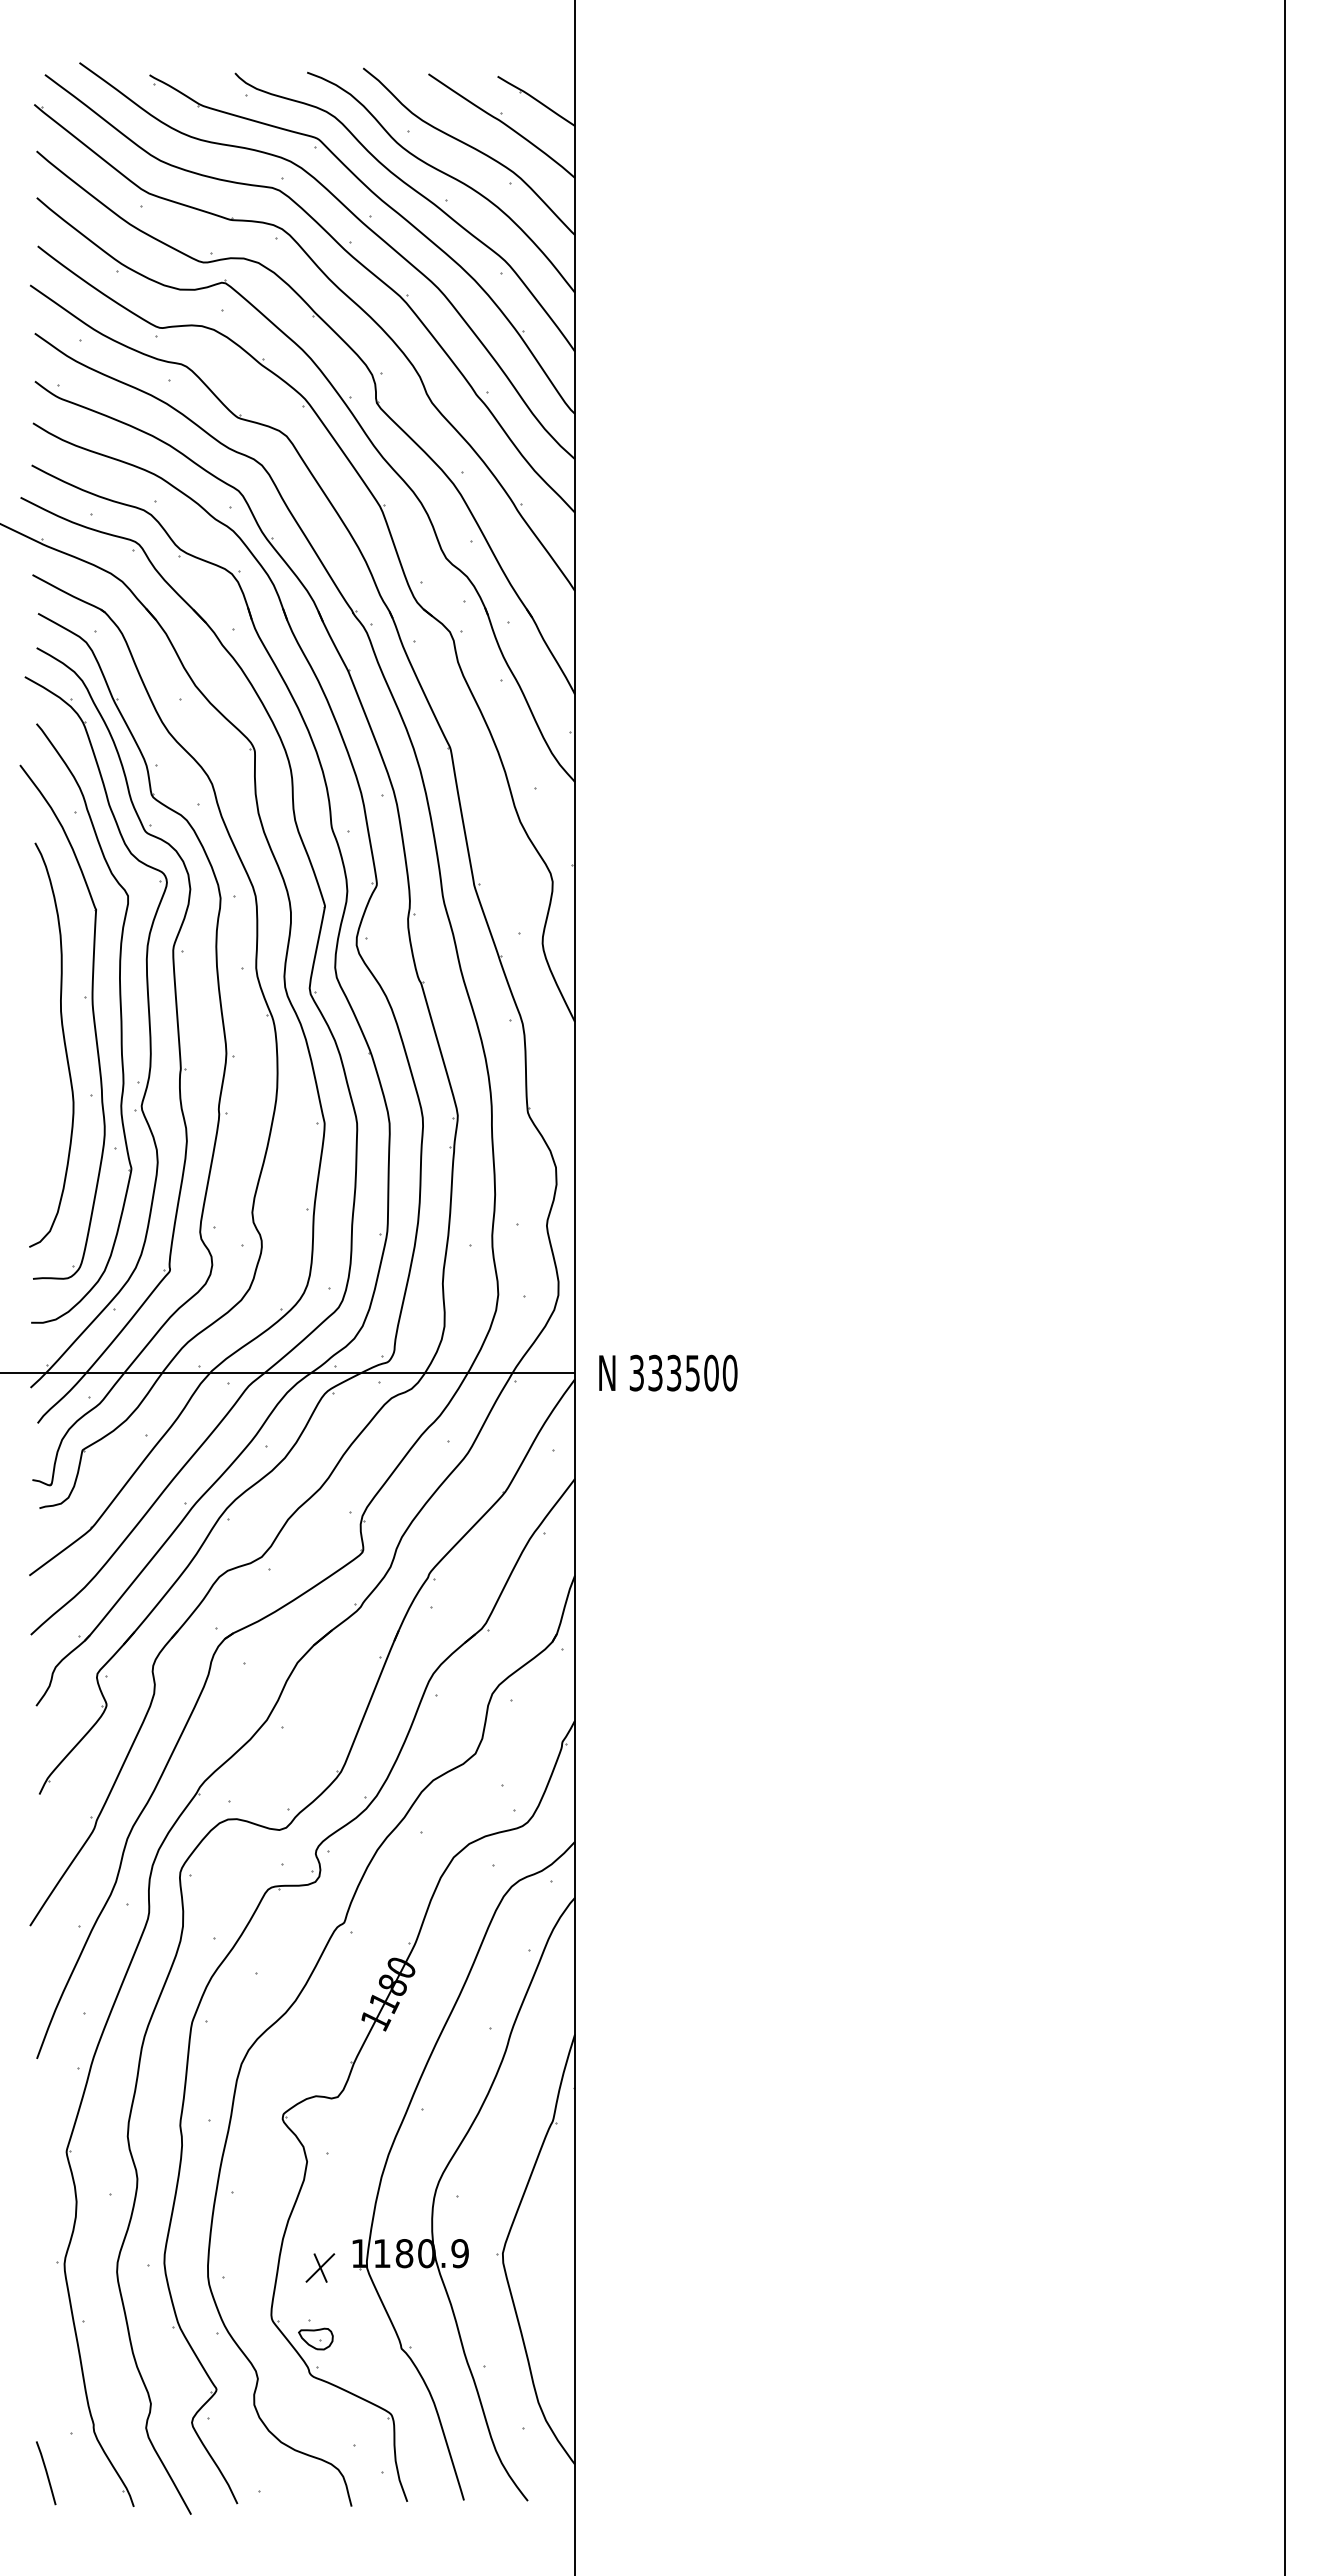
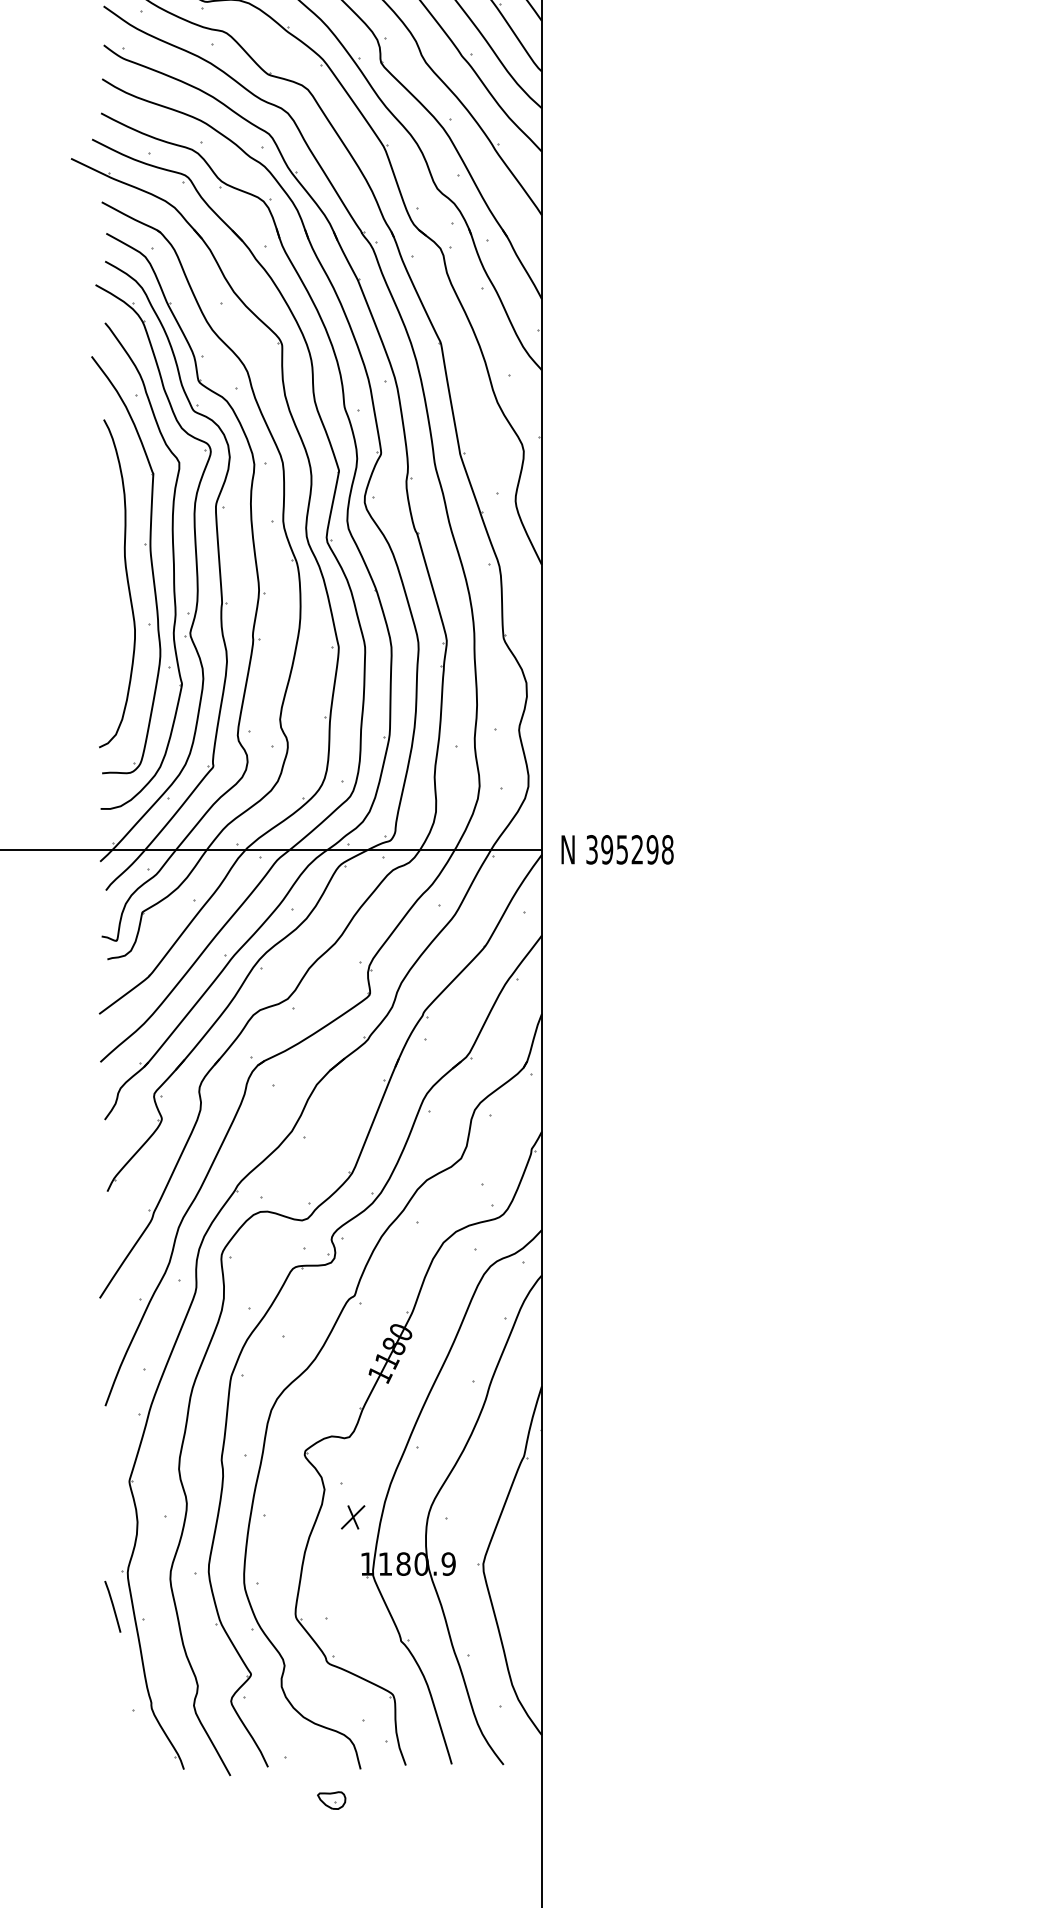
text: (692, 1372) -> (637, 849), 333500 -> 395298
part: (320, 2267) -> (353, 1516), moved
part: (315, 2338) -> (331, 1800), moved
line: (46, 2473) -> (113, 1607), moved

